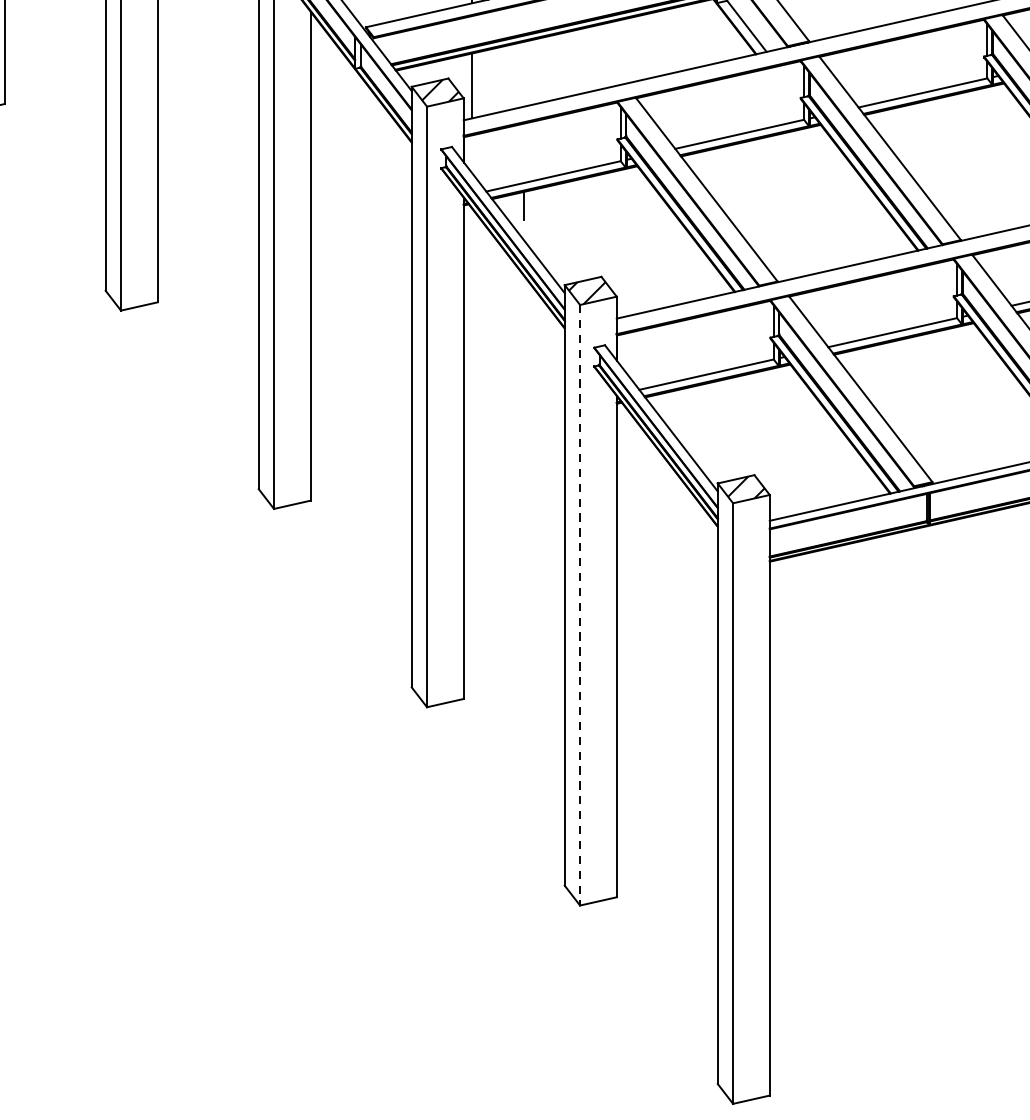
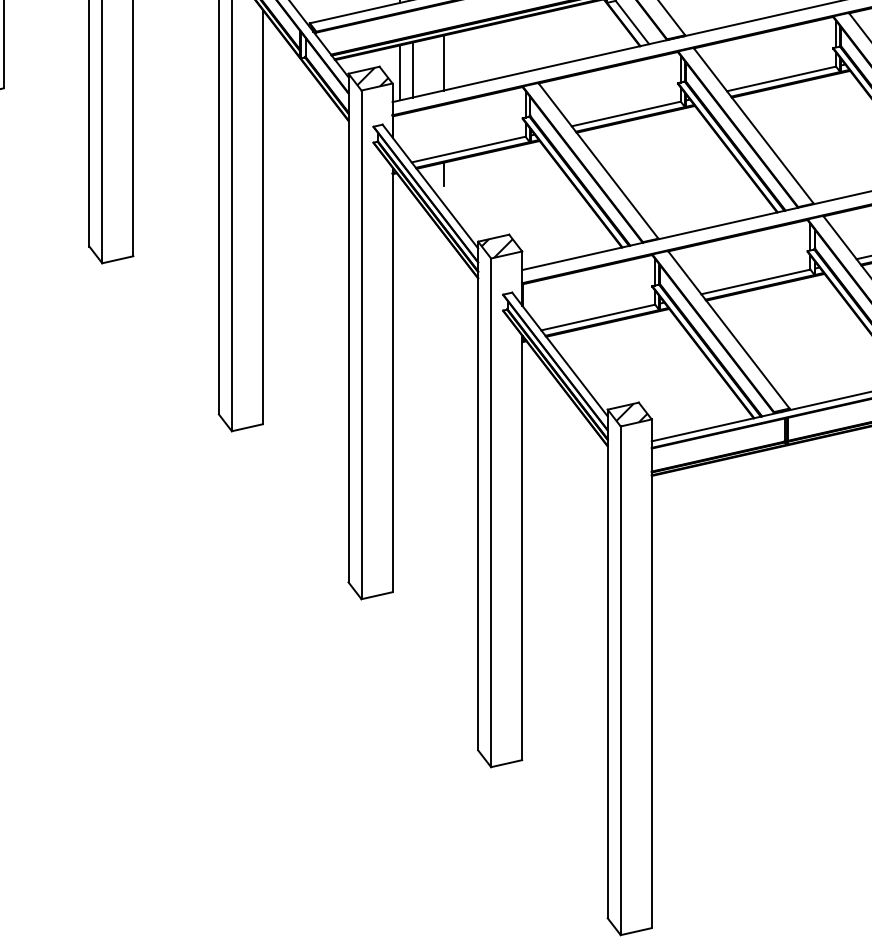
line: (523, 73) -> (443, 62), added
line: (487, 81) -> (412, 69), added
line: (580, 606) -> (491, 513), dashed -> solid

